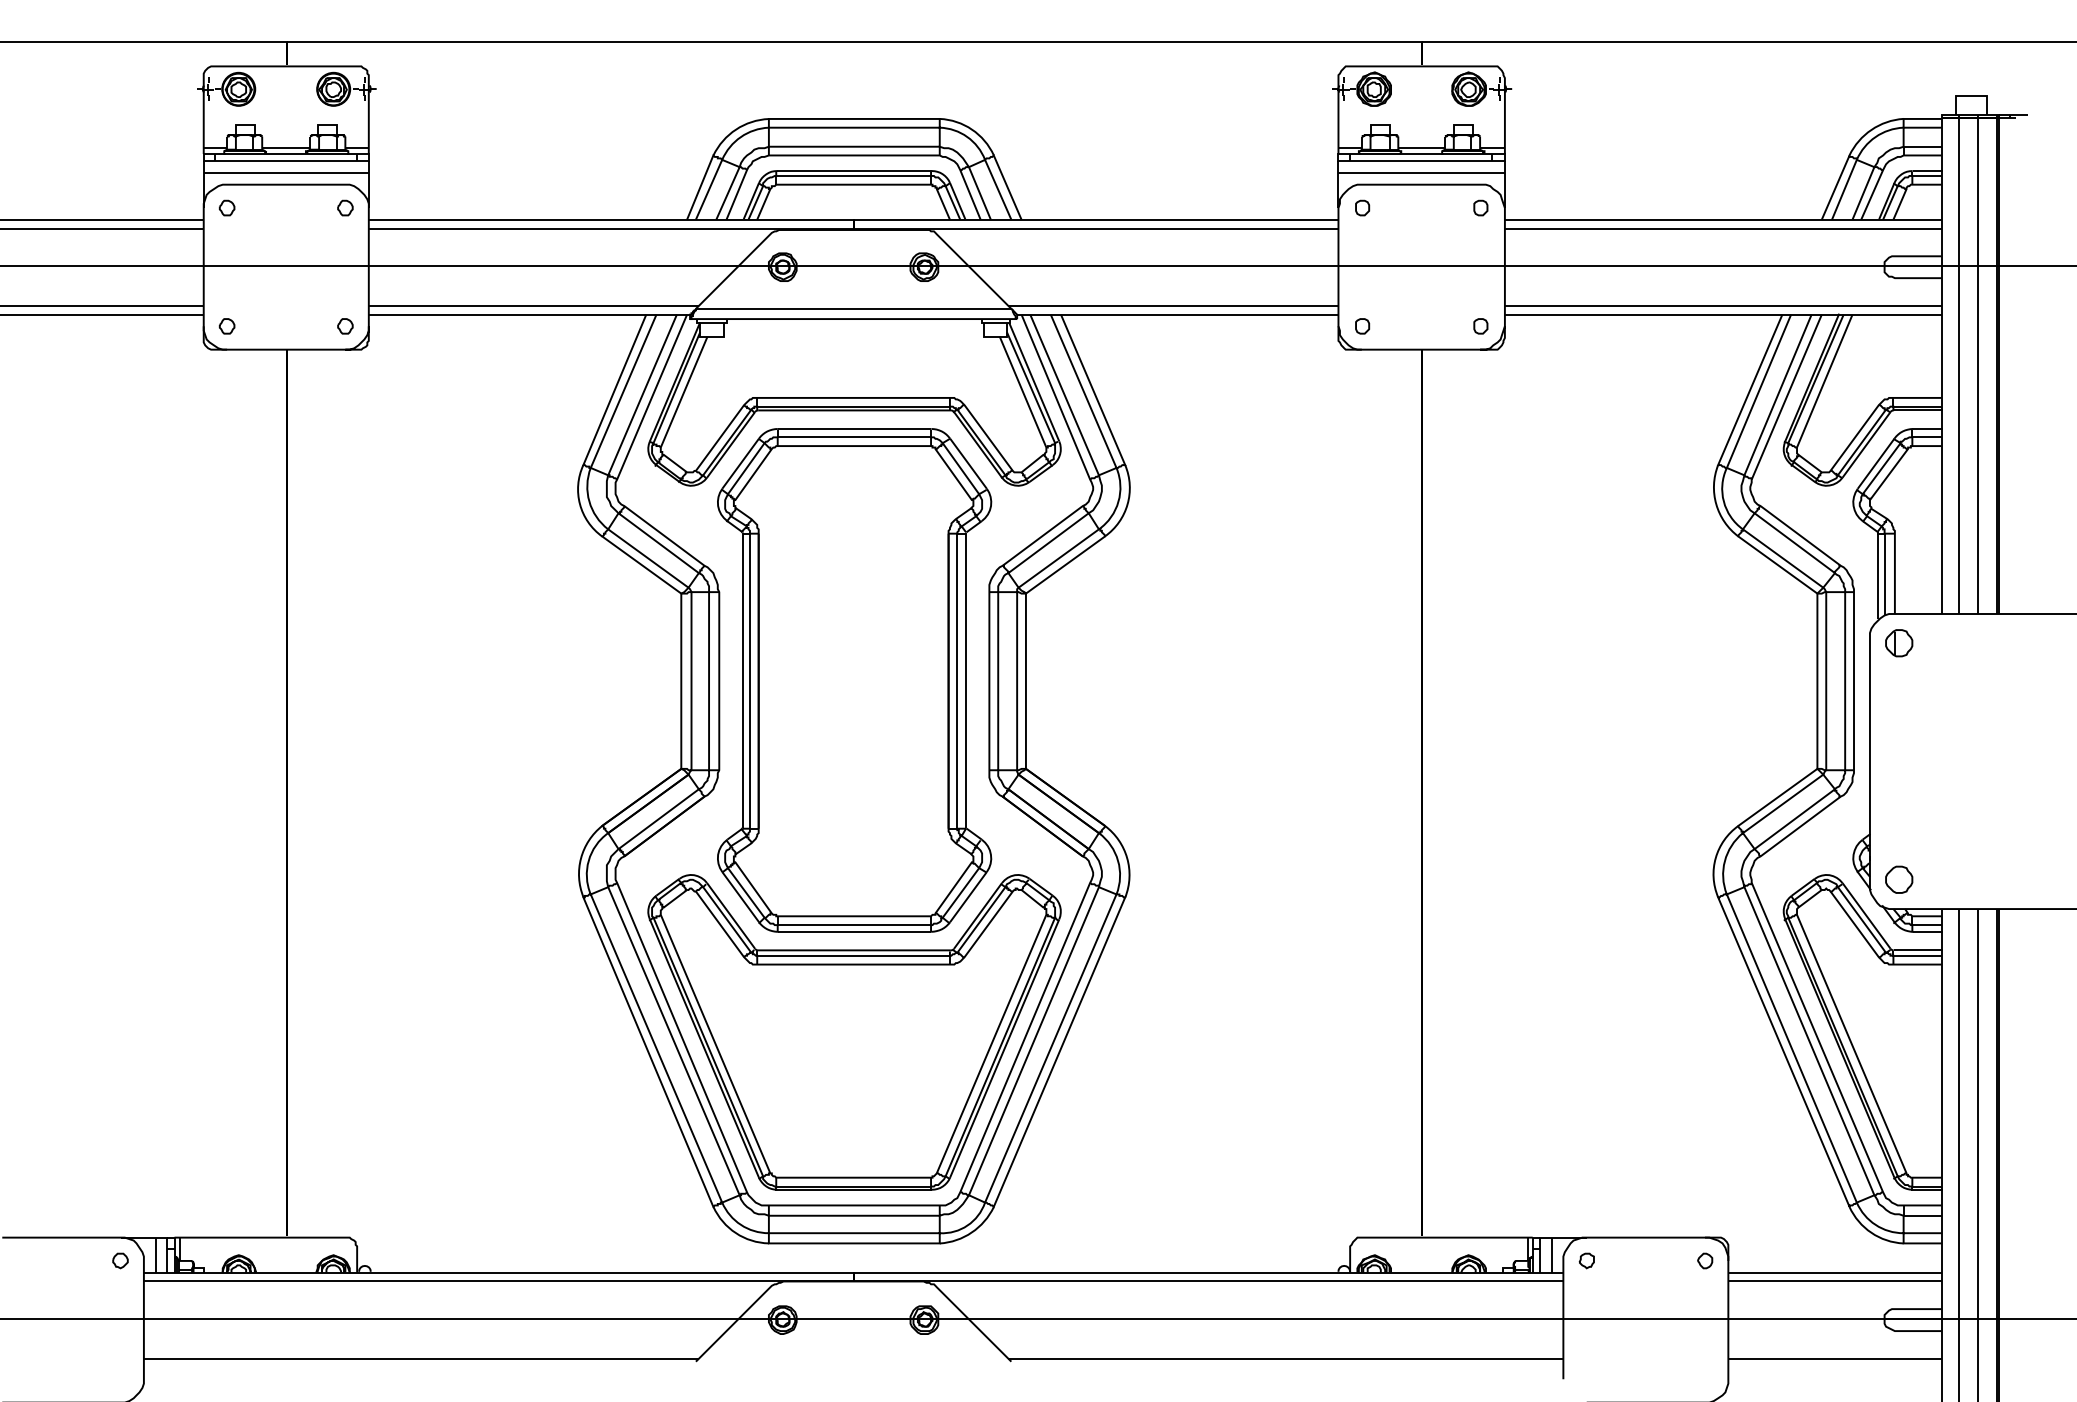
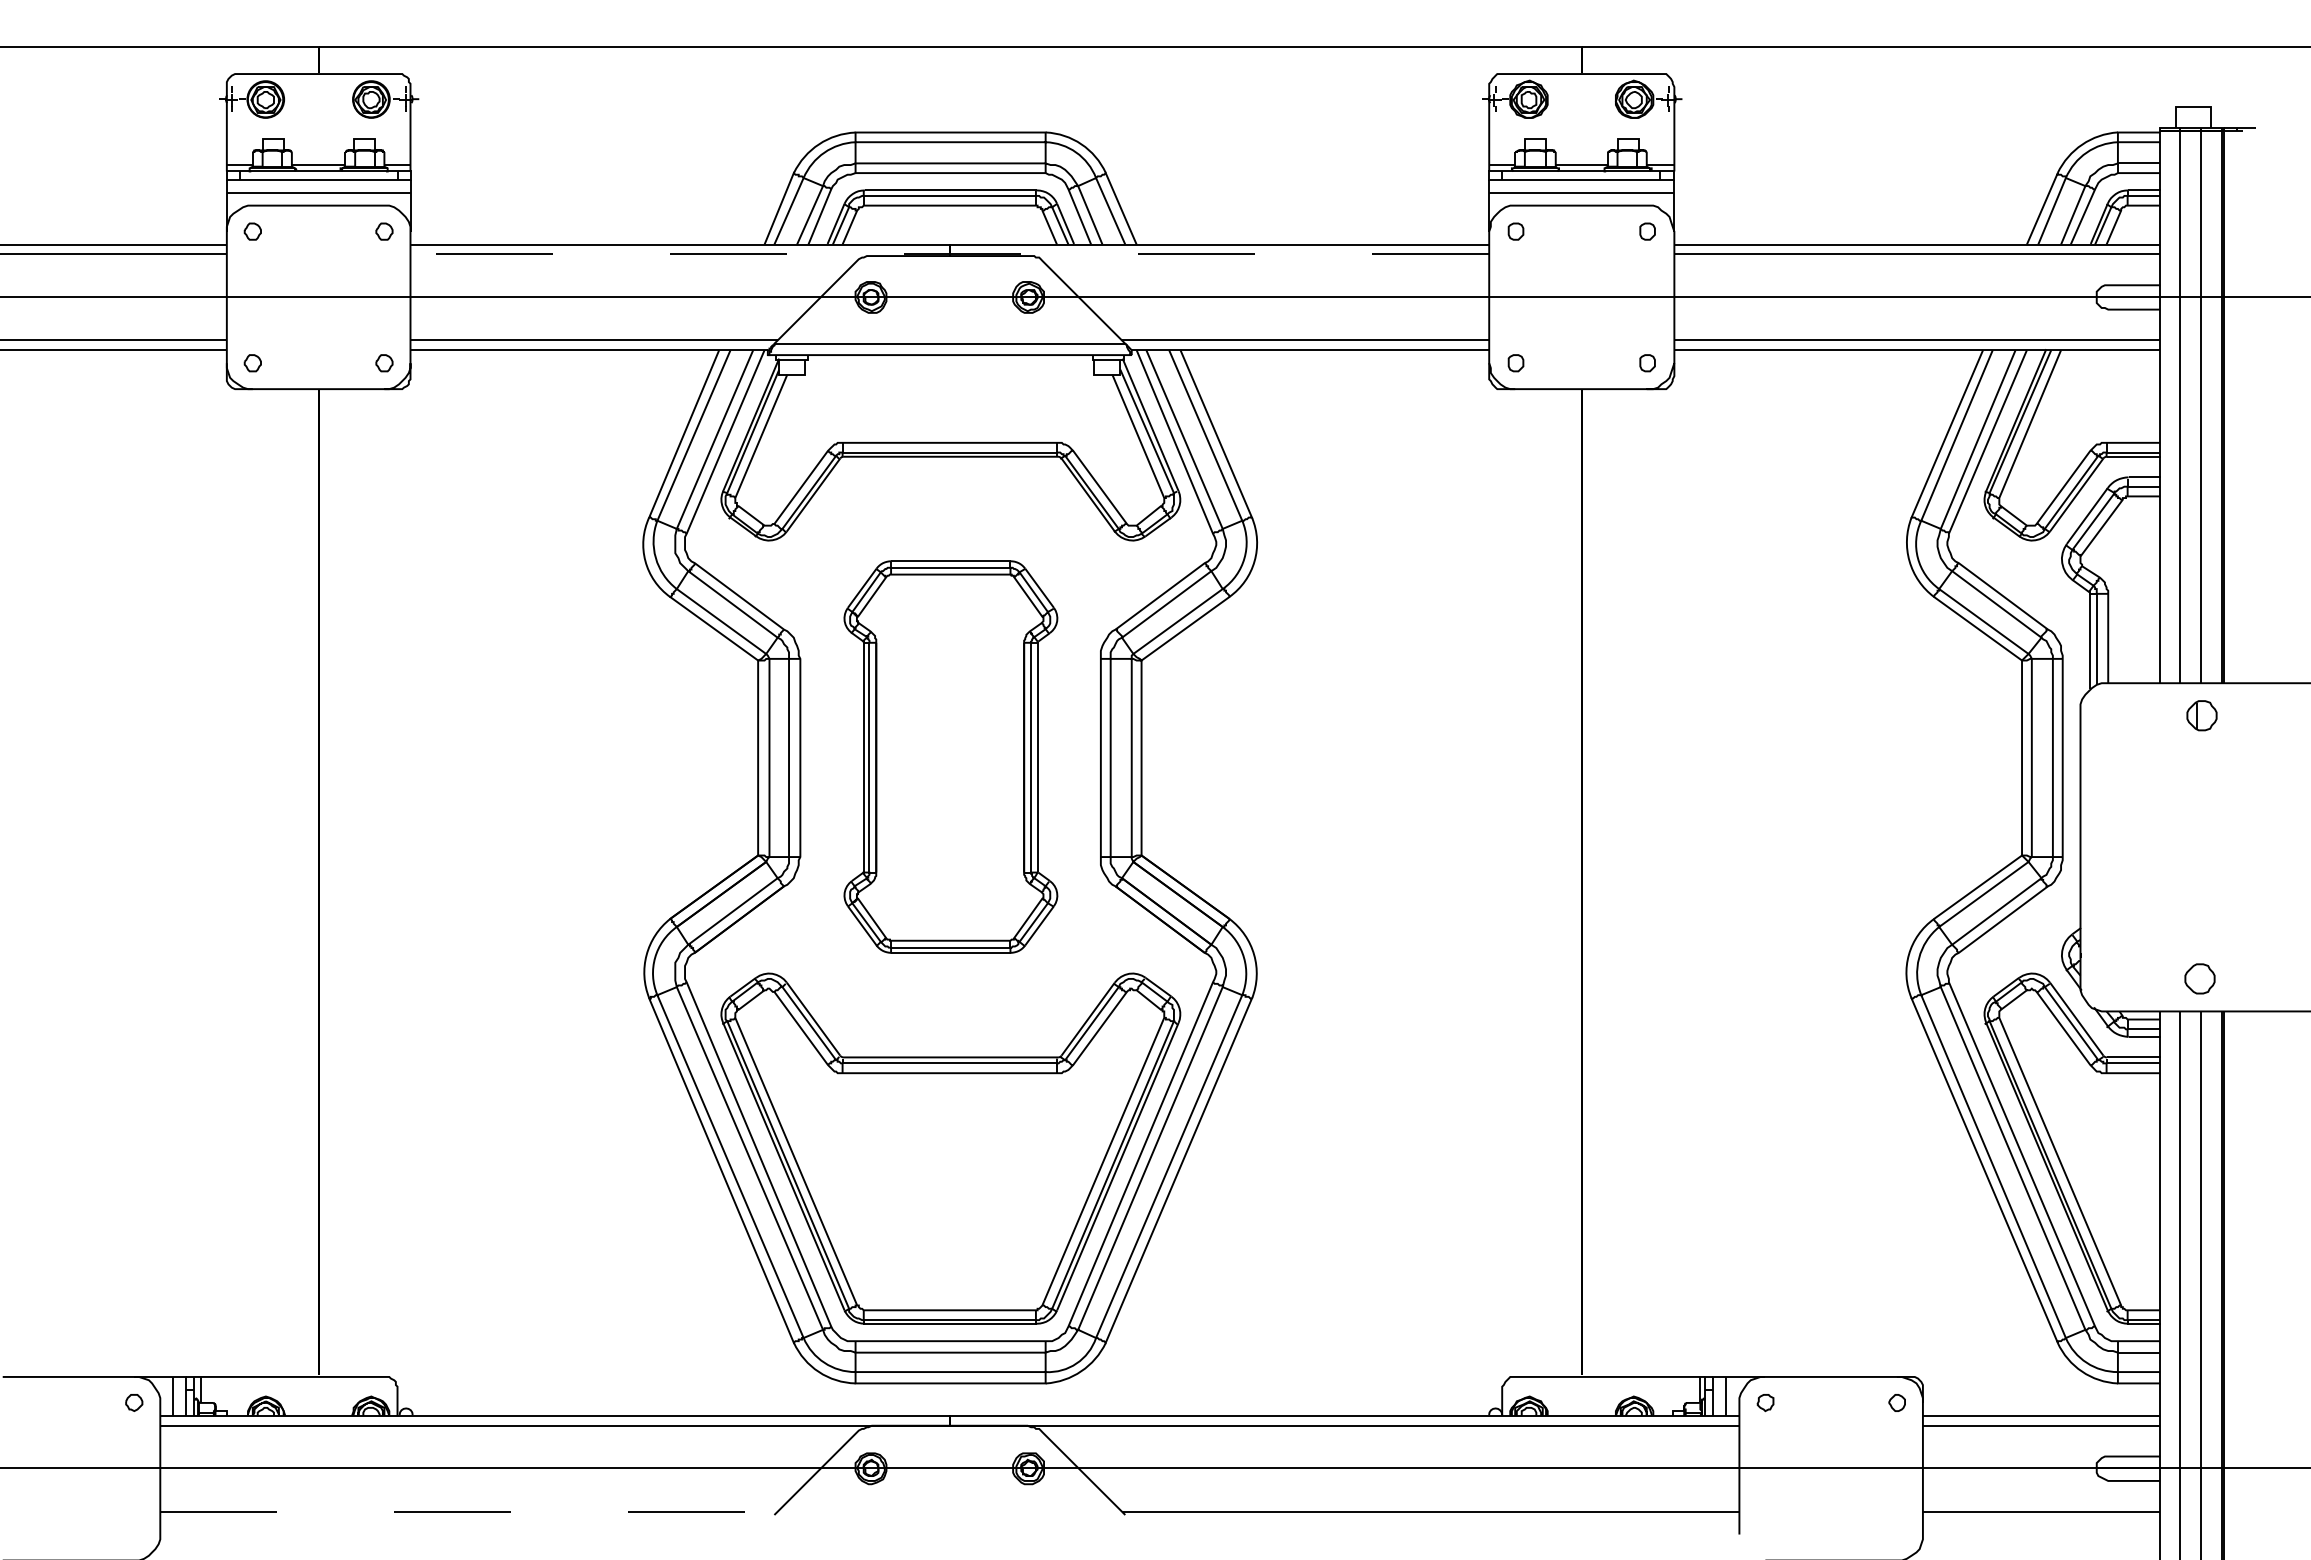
line: (853, 228) -> (949, 254), solid -> dashed
part: (1898, 643) -> (2201, 715), moved
part: (854, 679) -> (950, 756), size x0.7
part: (1898, 879) -> (2199, 978), moved
line: (420, 1358) -> (468, 1511), solid -> dashed

